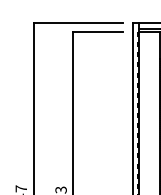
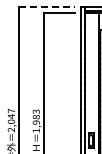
line: (78, 23) -> (47, 7), solid -> dashed

